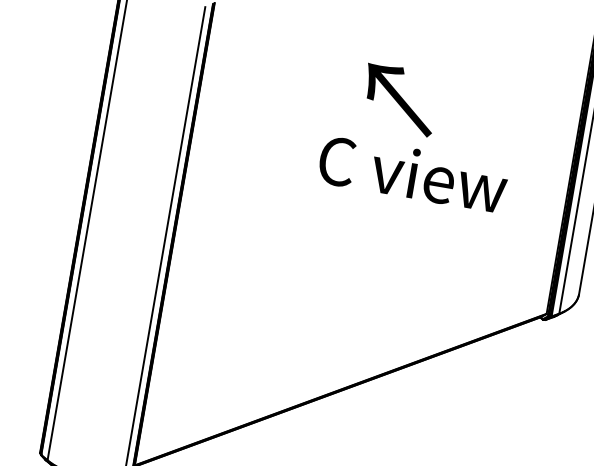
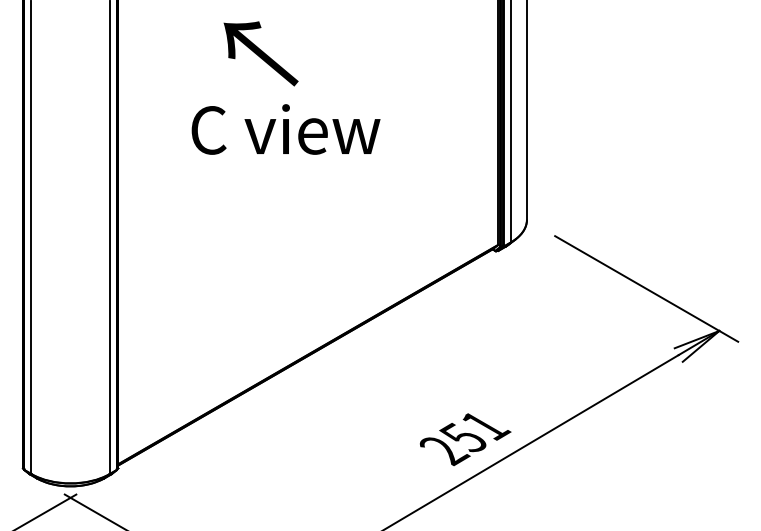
text: (399, 99) -> (260, 53), moved
text: (412, 173) -> (285, 129), moved

